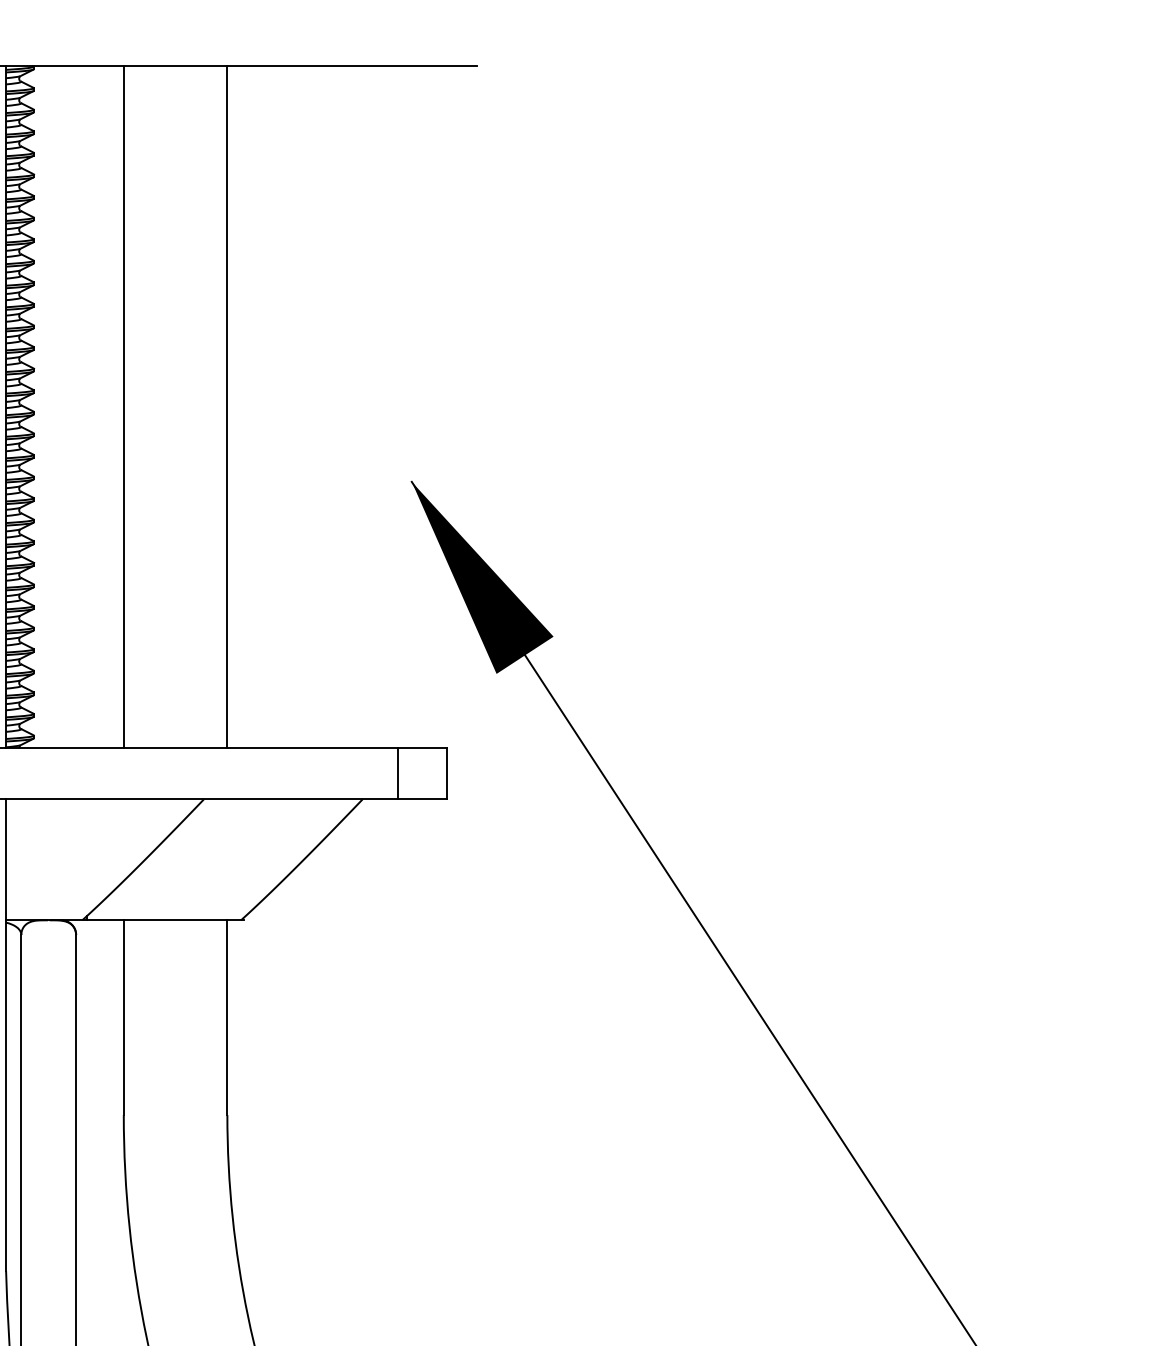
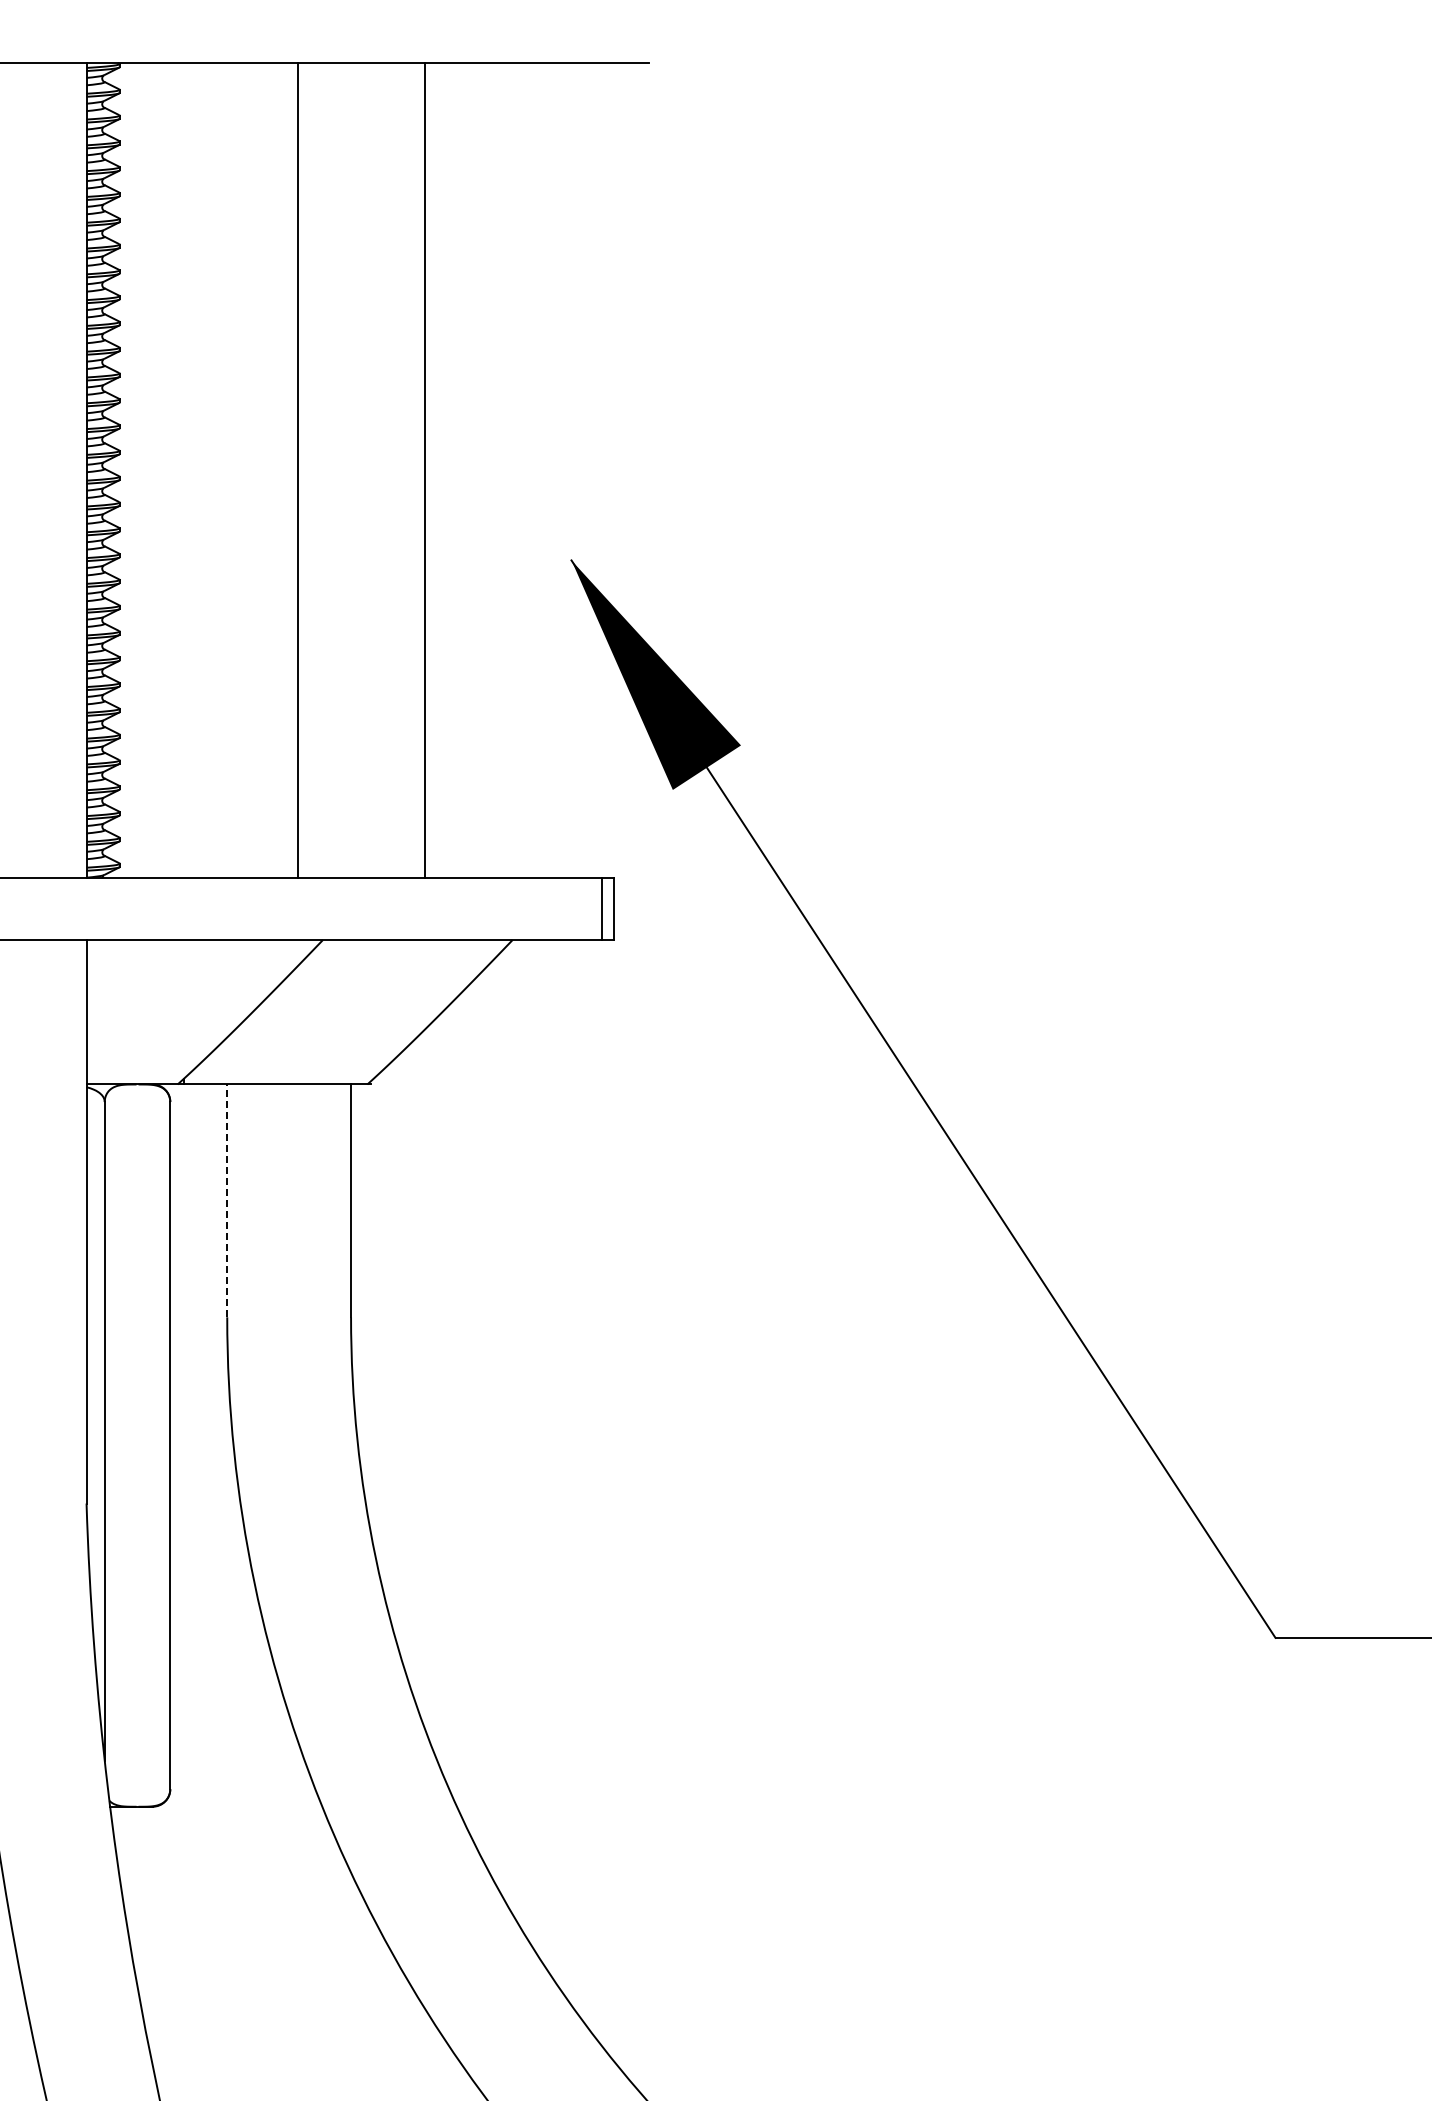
line: (124, 406) -> (298, 470), moved
line: (227, 406) -> (425, 470), moved
line: (397, 773) -> (601, 909), moved
line: (124, 1017) -> (227, 1200), solid -> dashed

